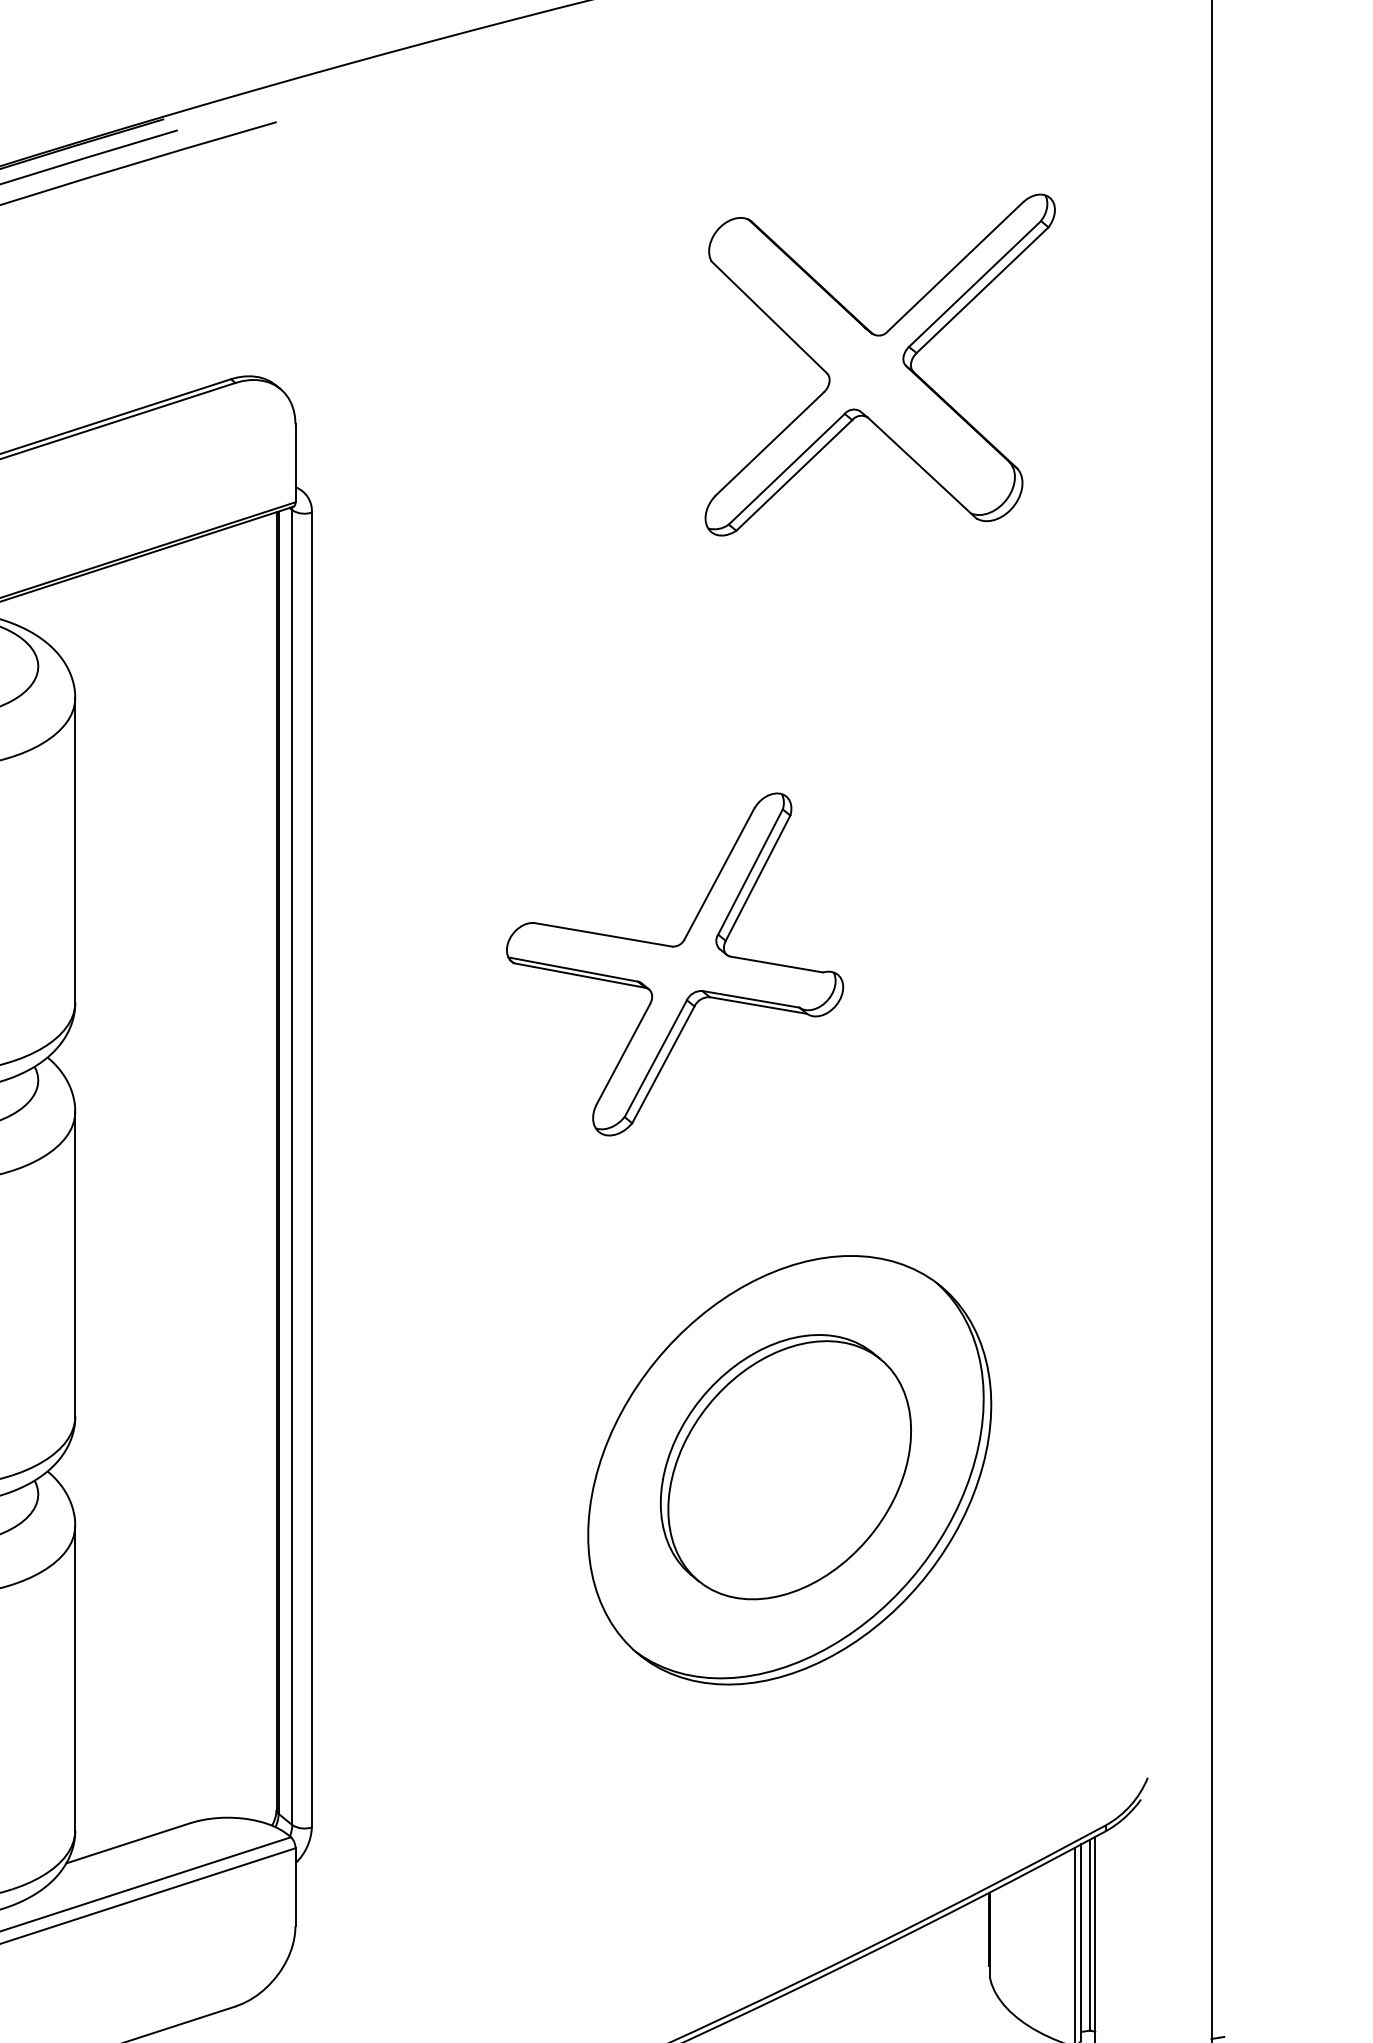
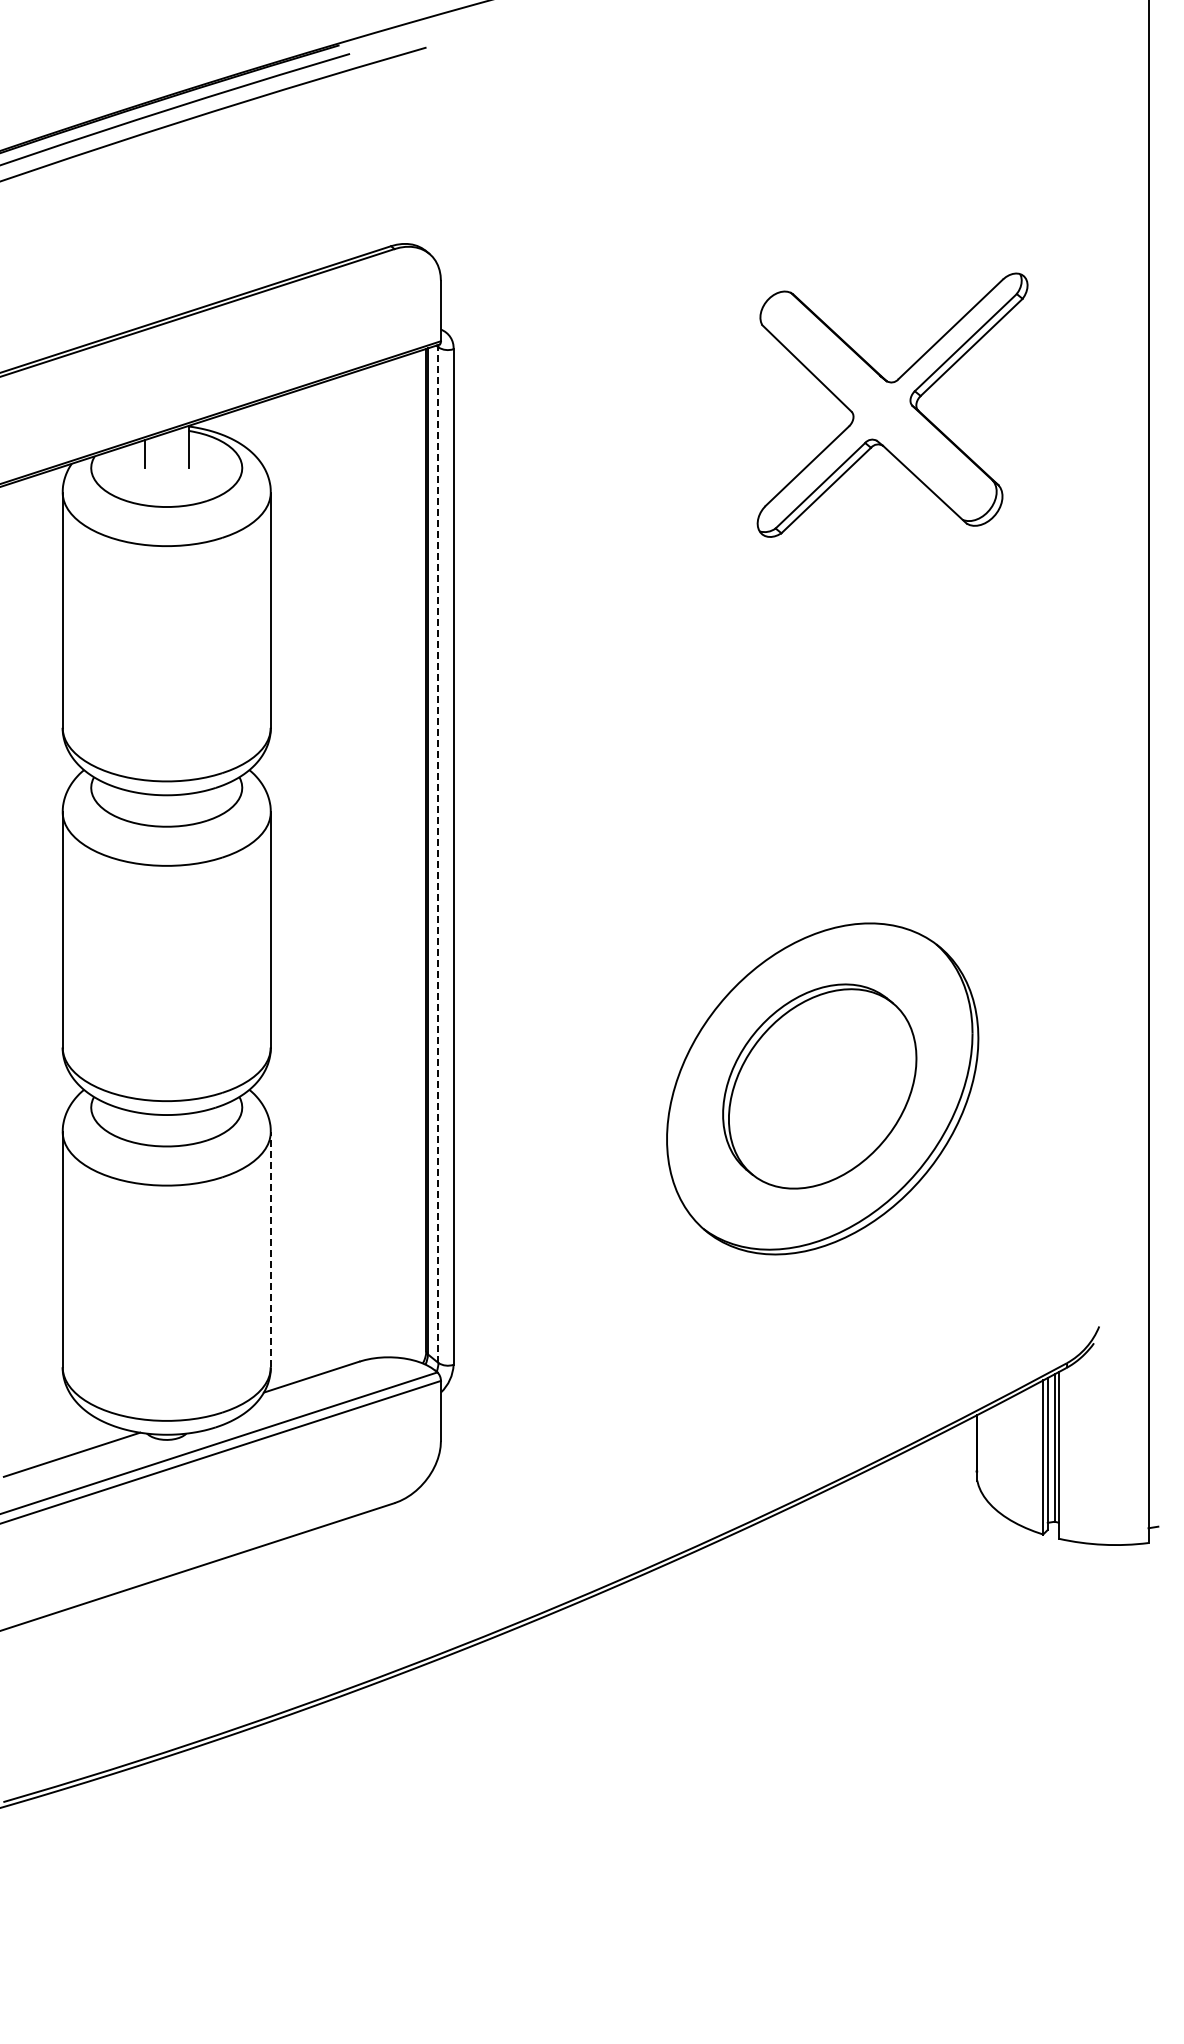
part: (880, 364) -> (892, 404), moved
part: (674, 964) -> (733, 698), removed
line: (292, 1168) -> (438, 855), solid -> dashed
line: (74, 1678) -> (270, 1249), solid -> dashed

